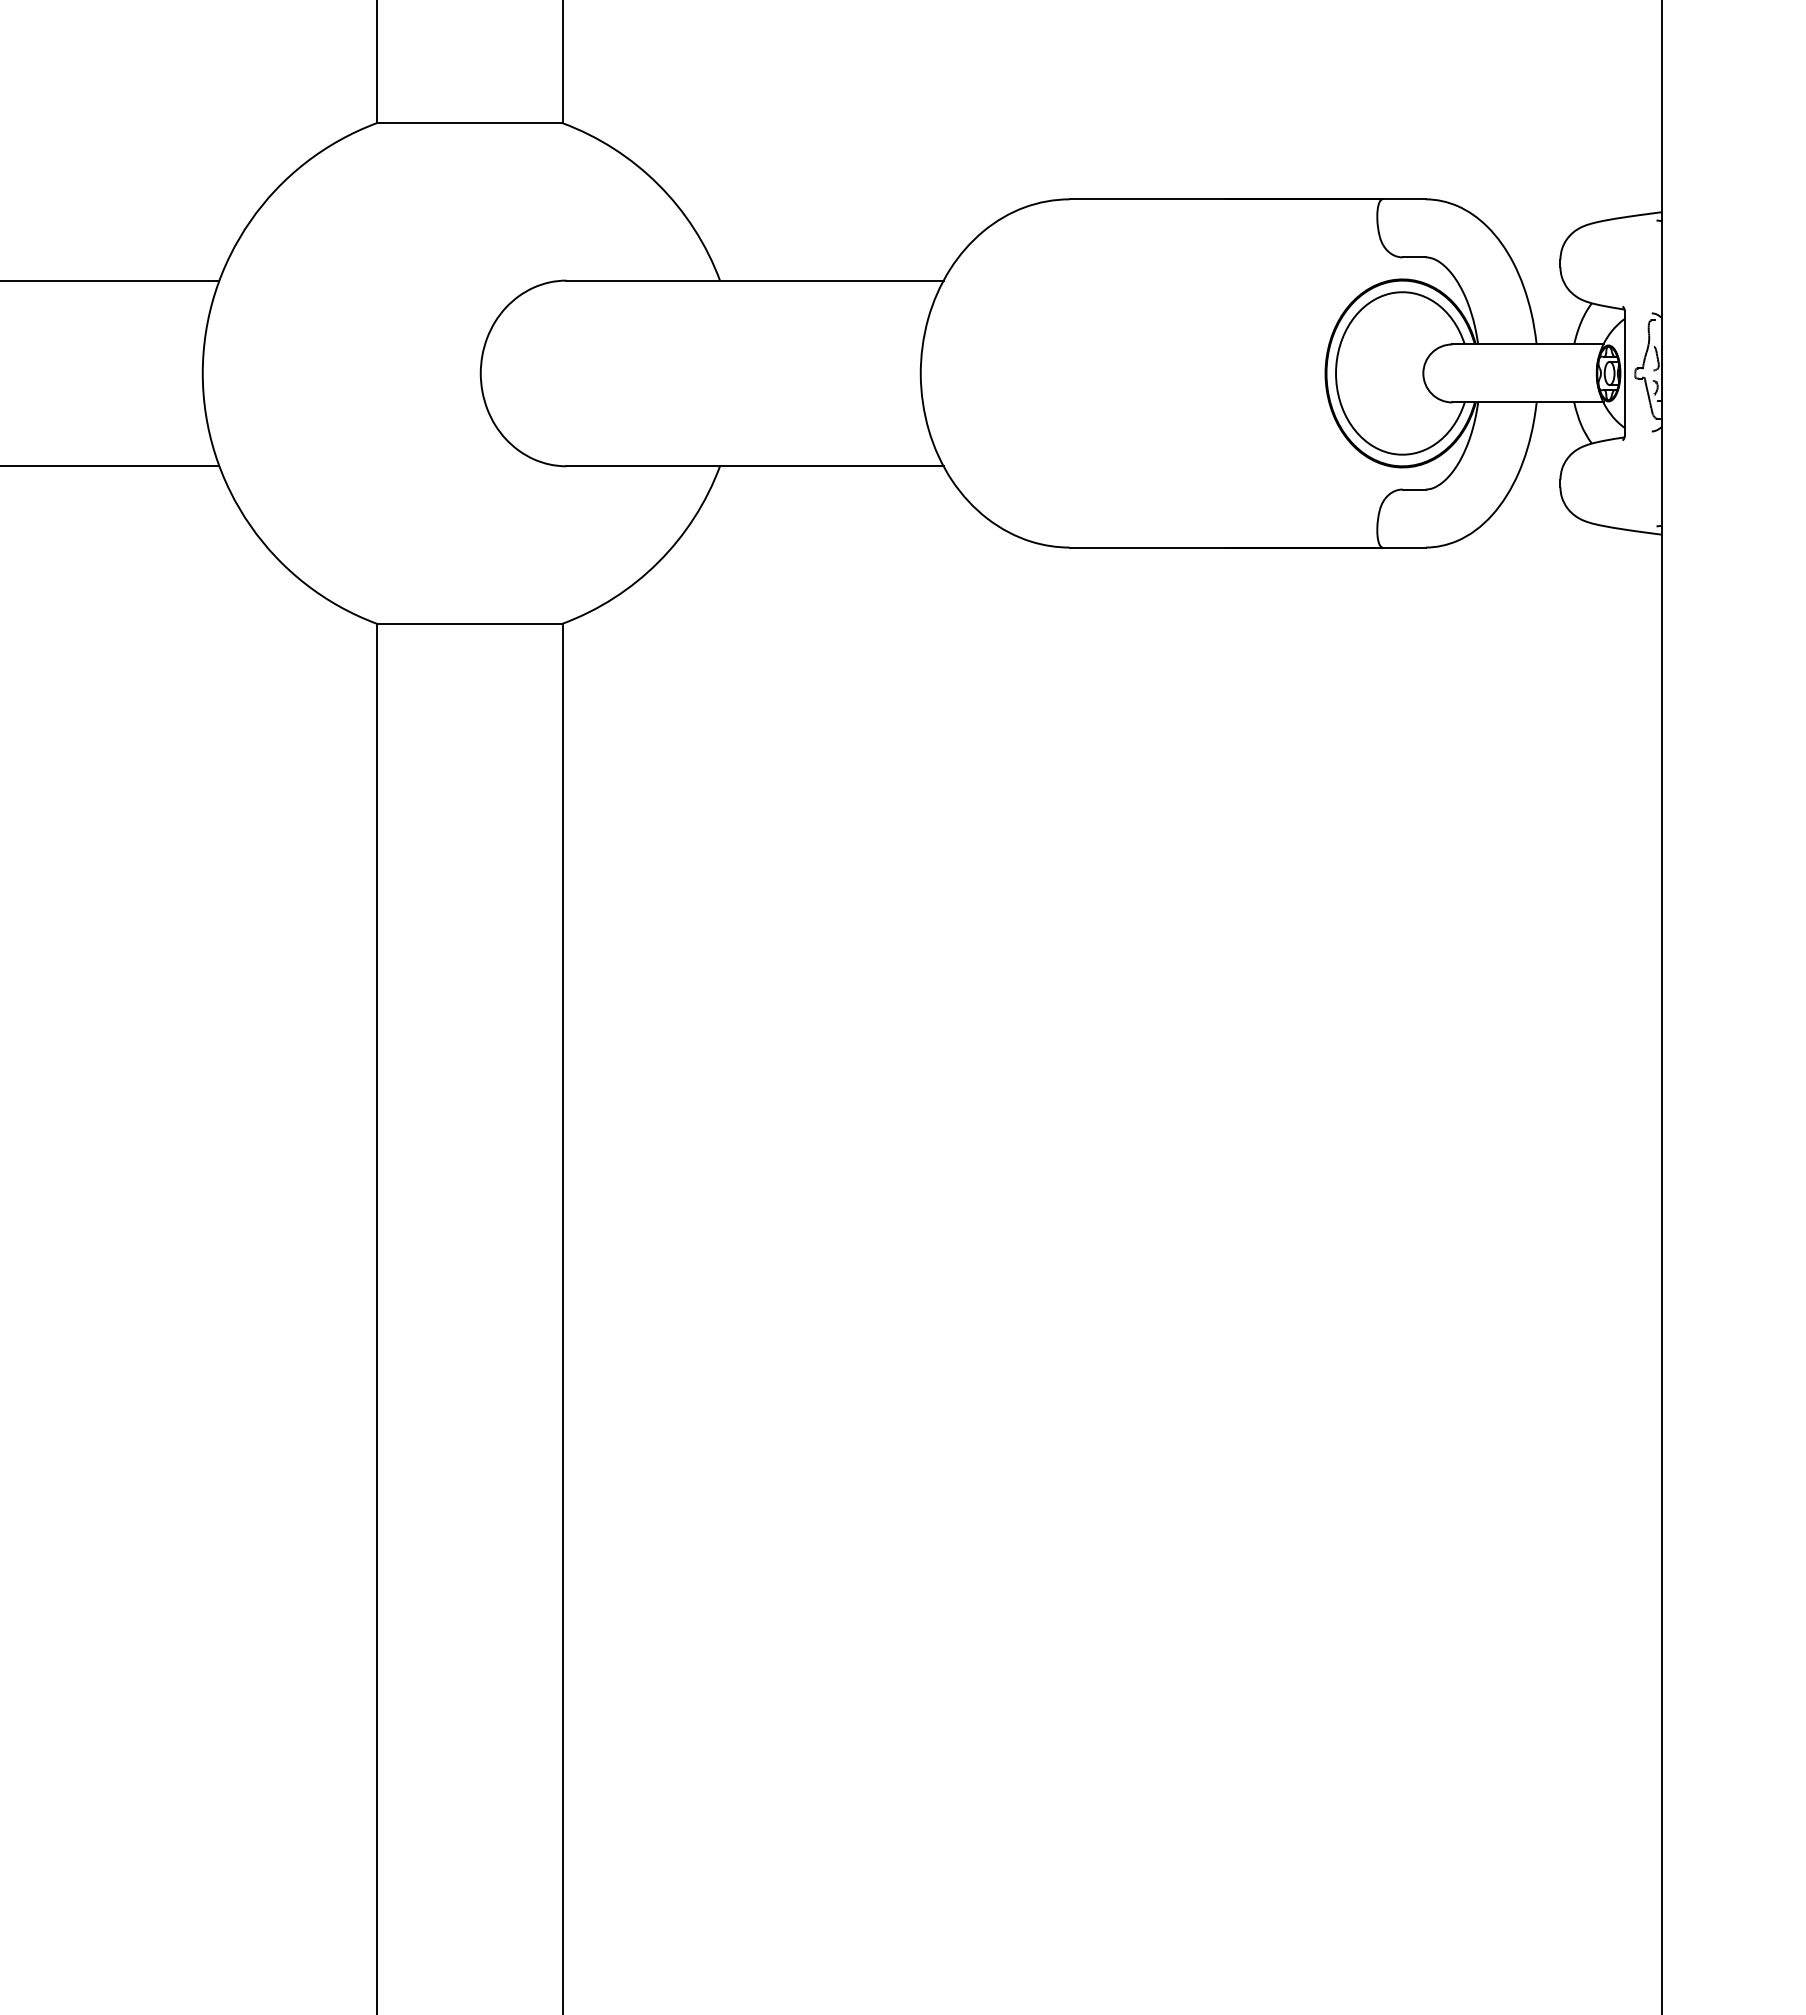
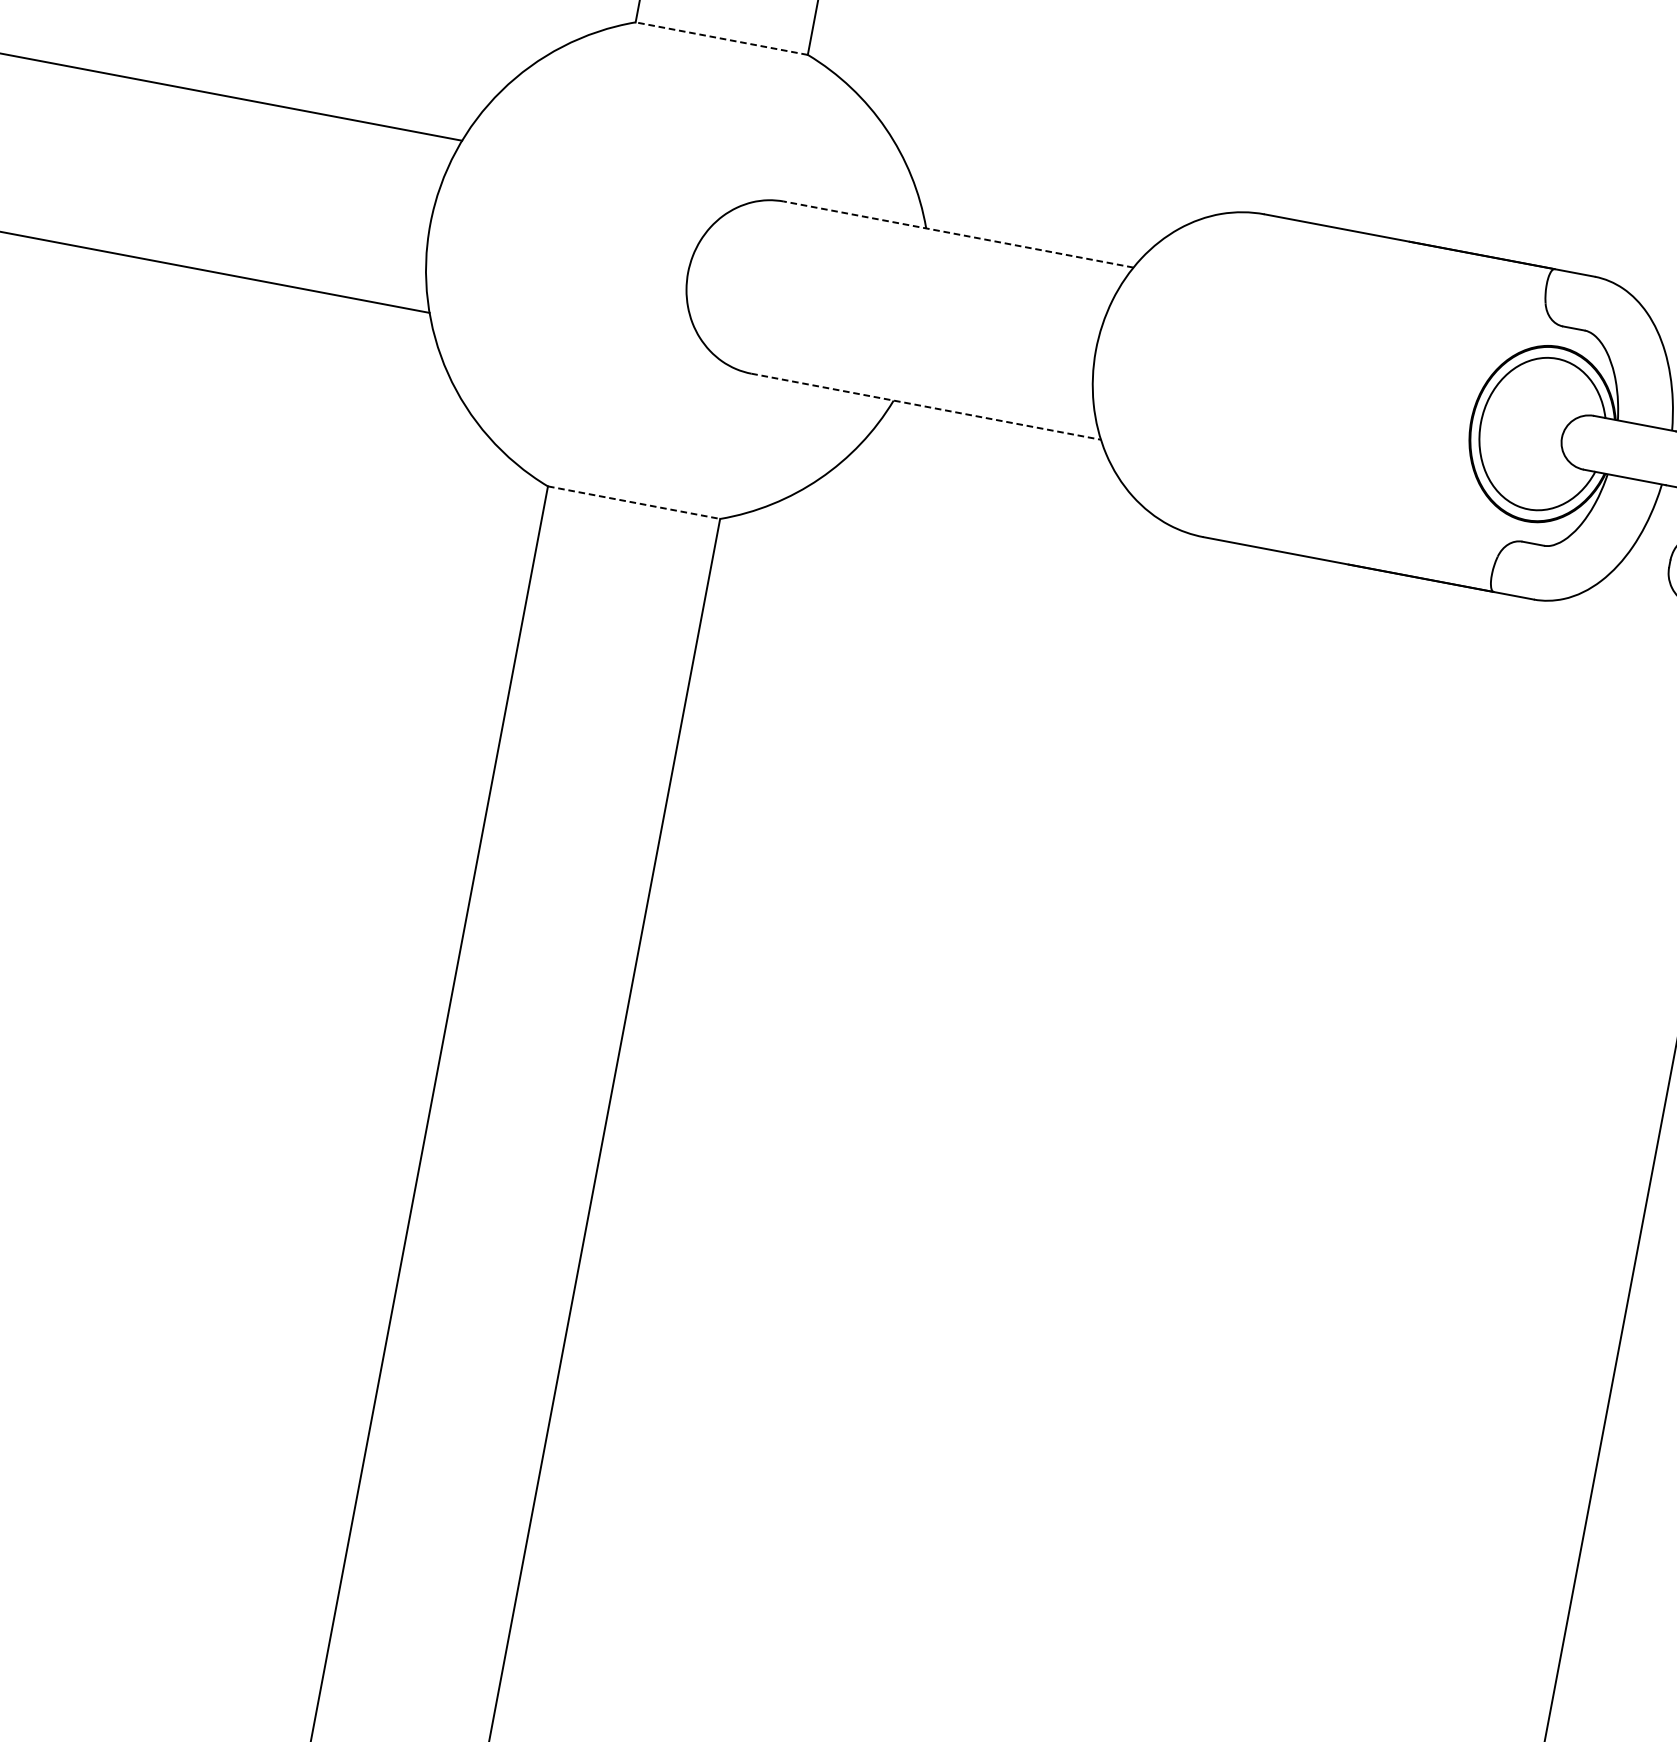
line: (469, 123) -> (721, 38), solid -> dashed
line: (755, 280) -> (959, 234), solid -> dashed
line: (755, 466) -> (926, 406), solid -> dashed
line: (469, 623) -> (633, 502), solid -> dashed

